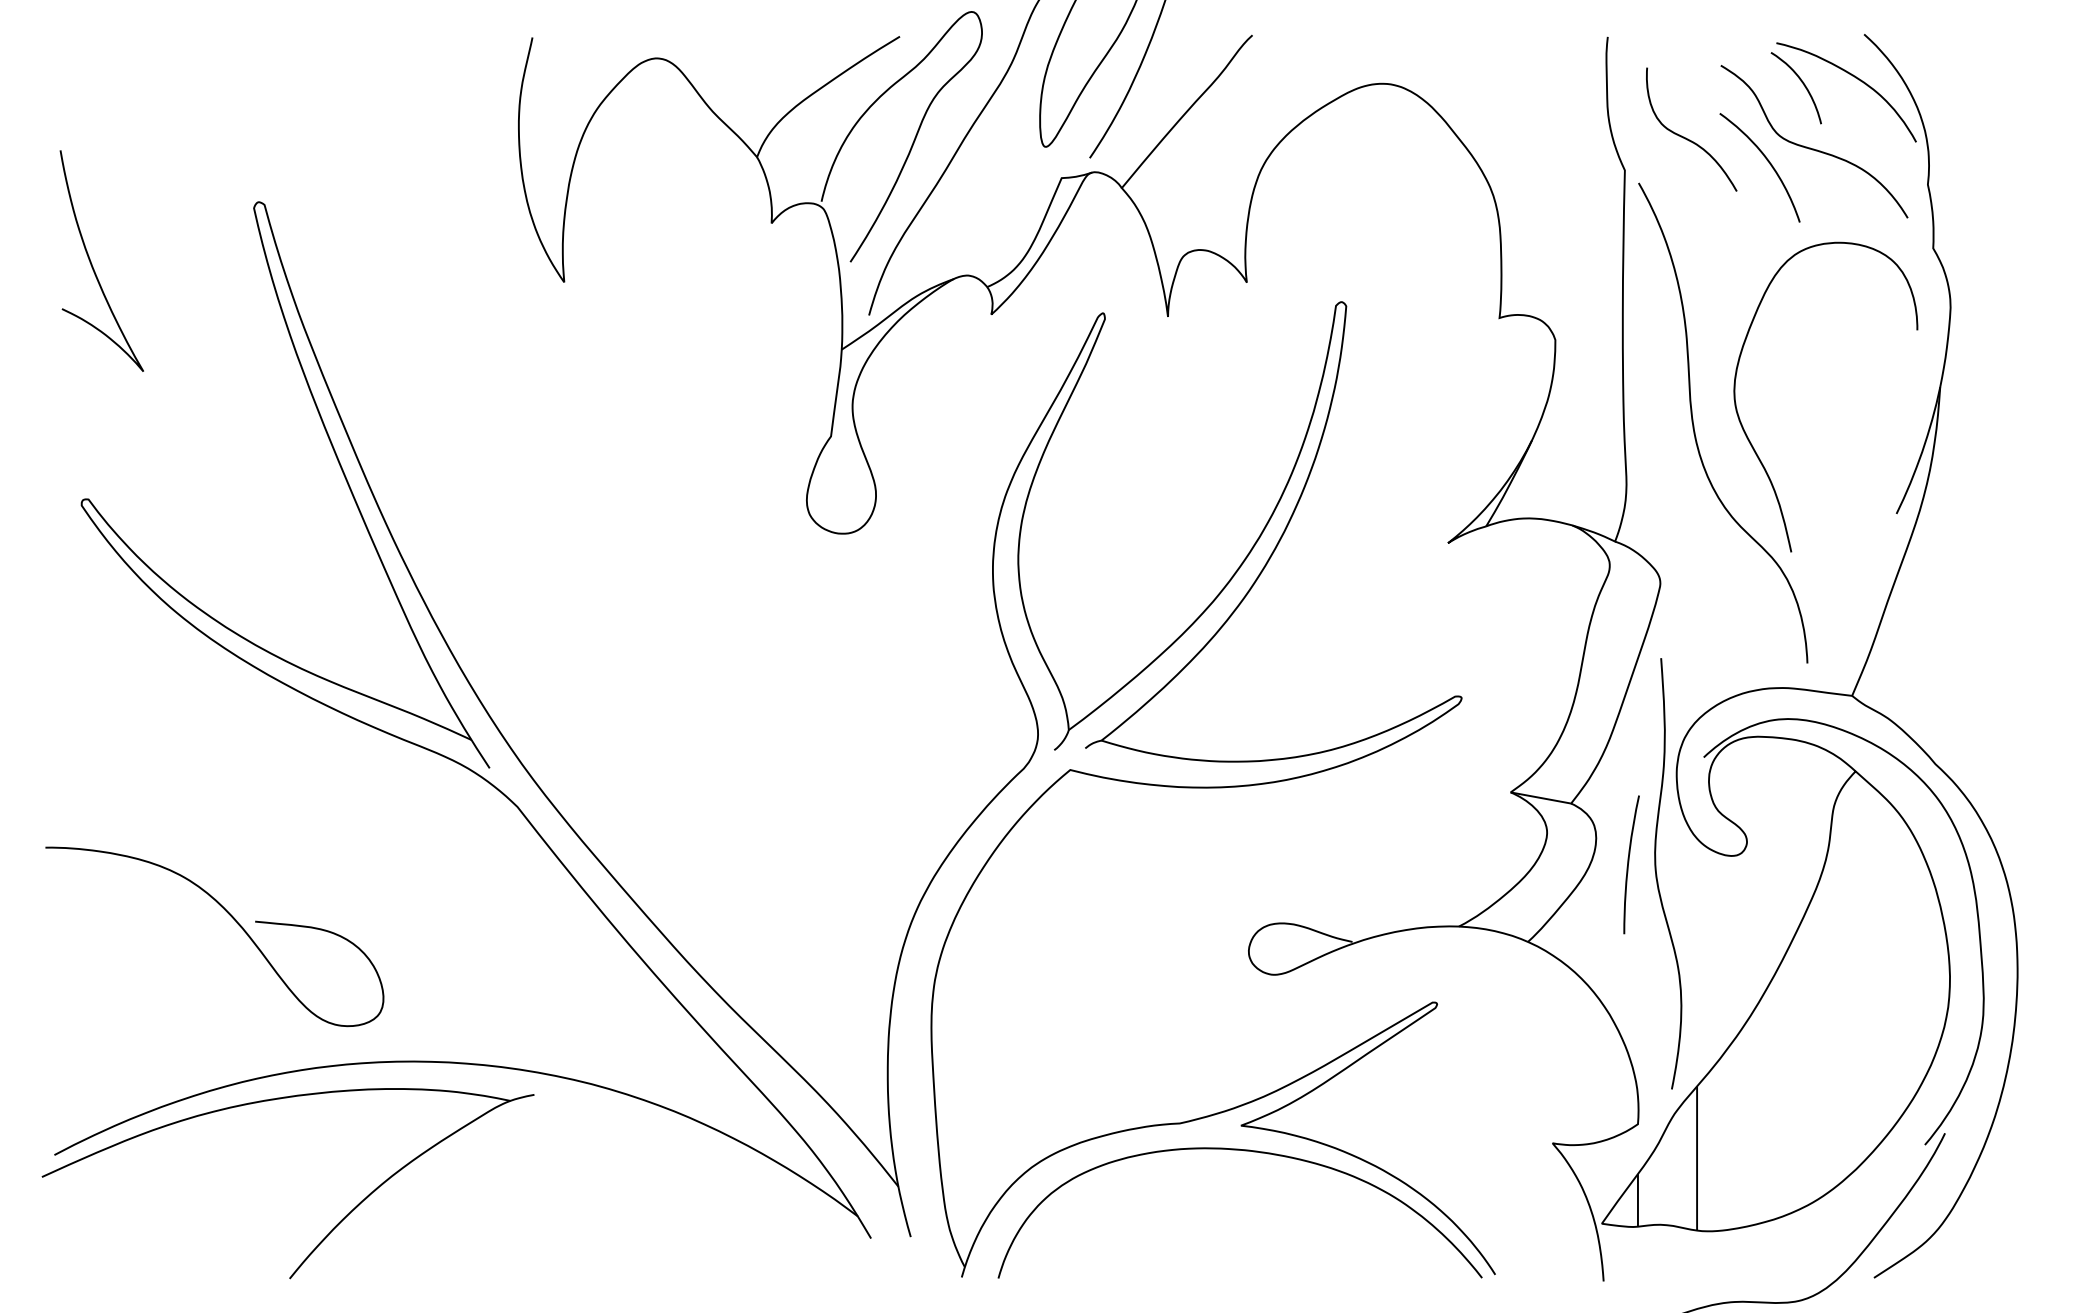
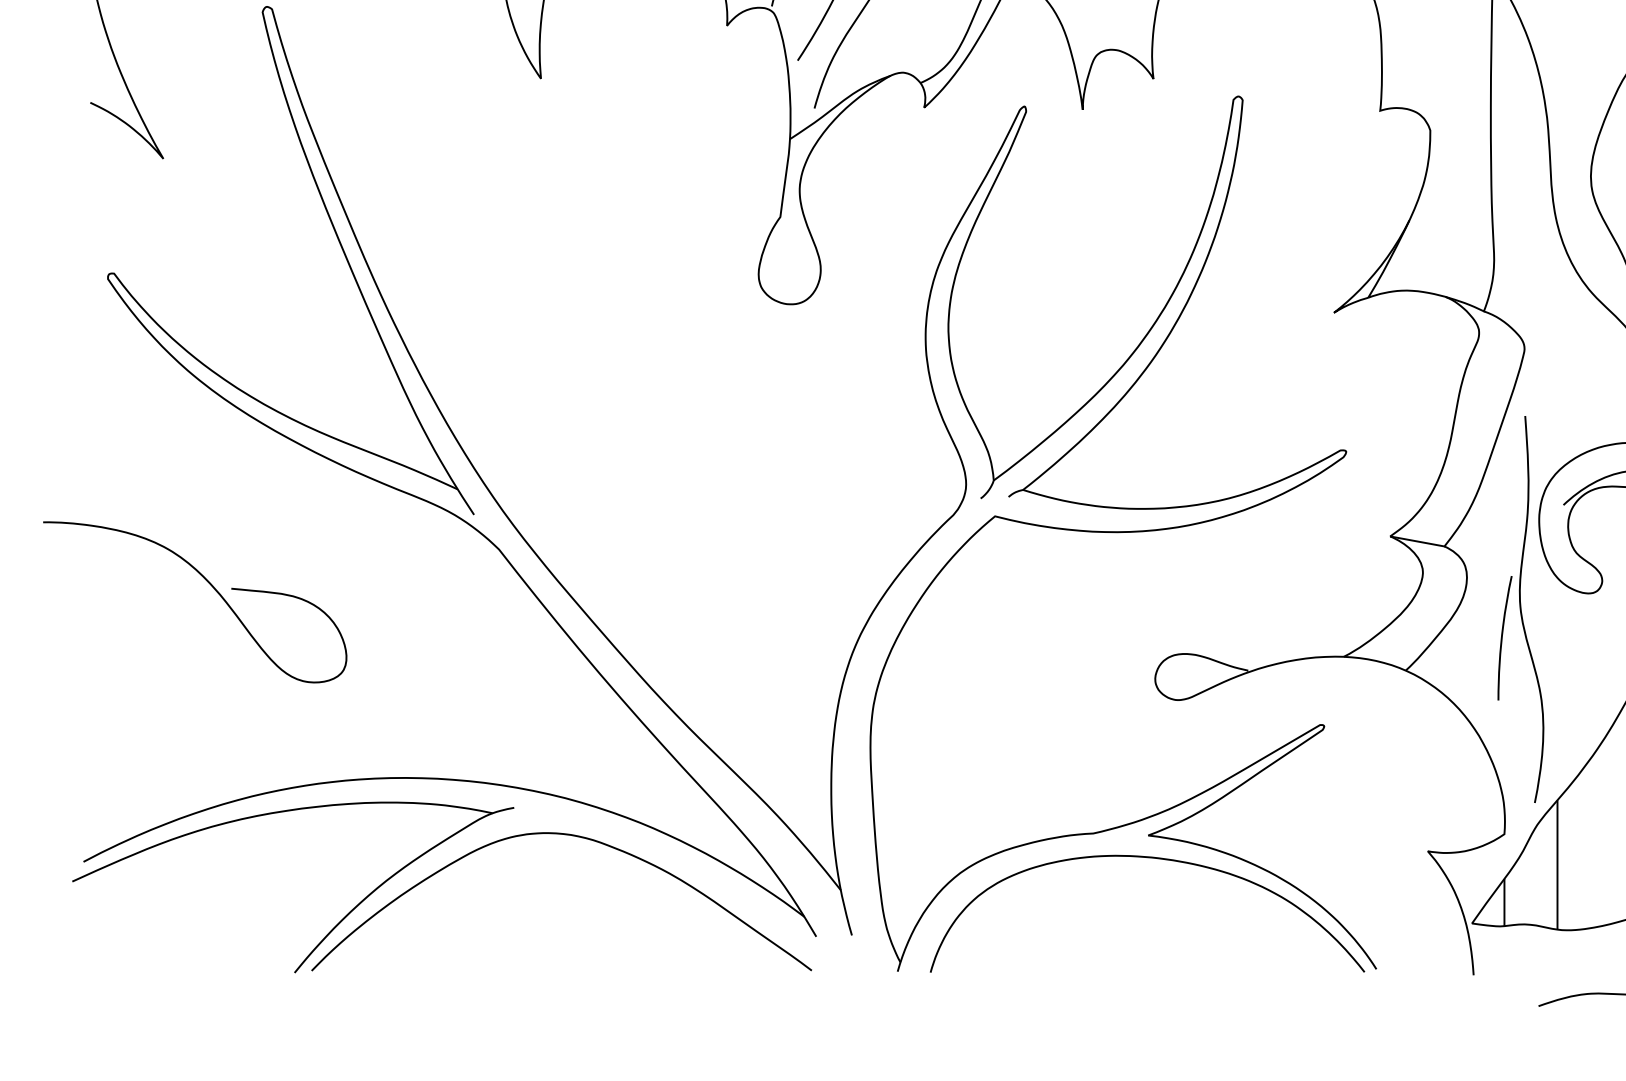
curve: (1629, 862) -> (1503, 636), moved
curve: (232, 918) -> (211, 585), moved
curve: (603, 1127) -> (576, 837), added

